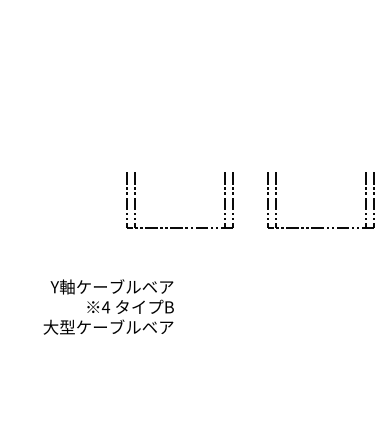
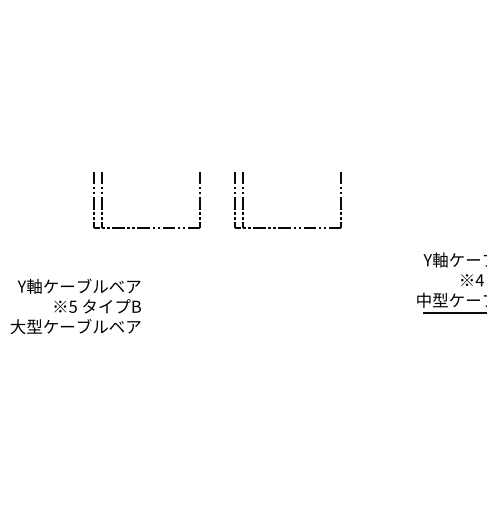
line: (224, 200) -> (191, 199), removed
line: (365, 200) -> (332, 199), removed
text: (106, 307) -> (73, 306), 4 -> 5

